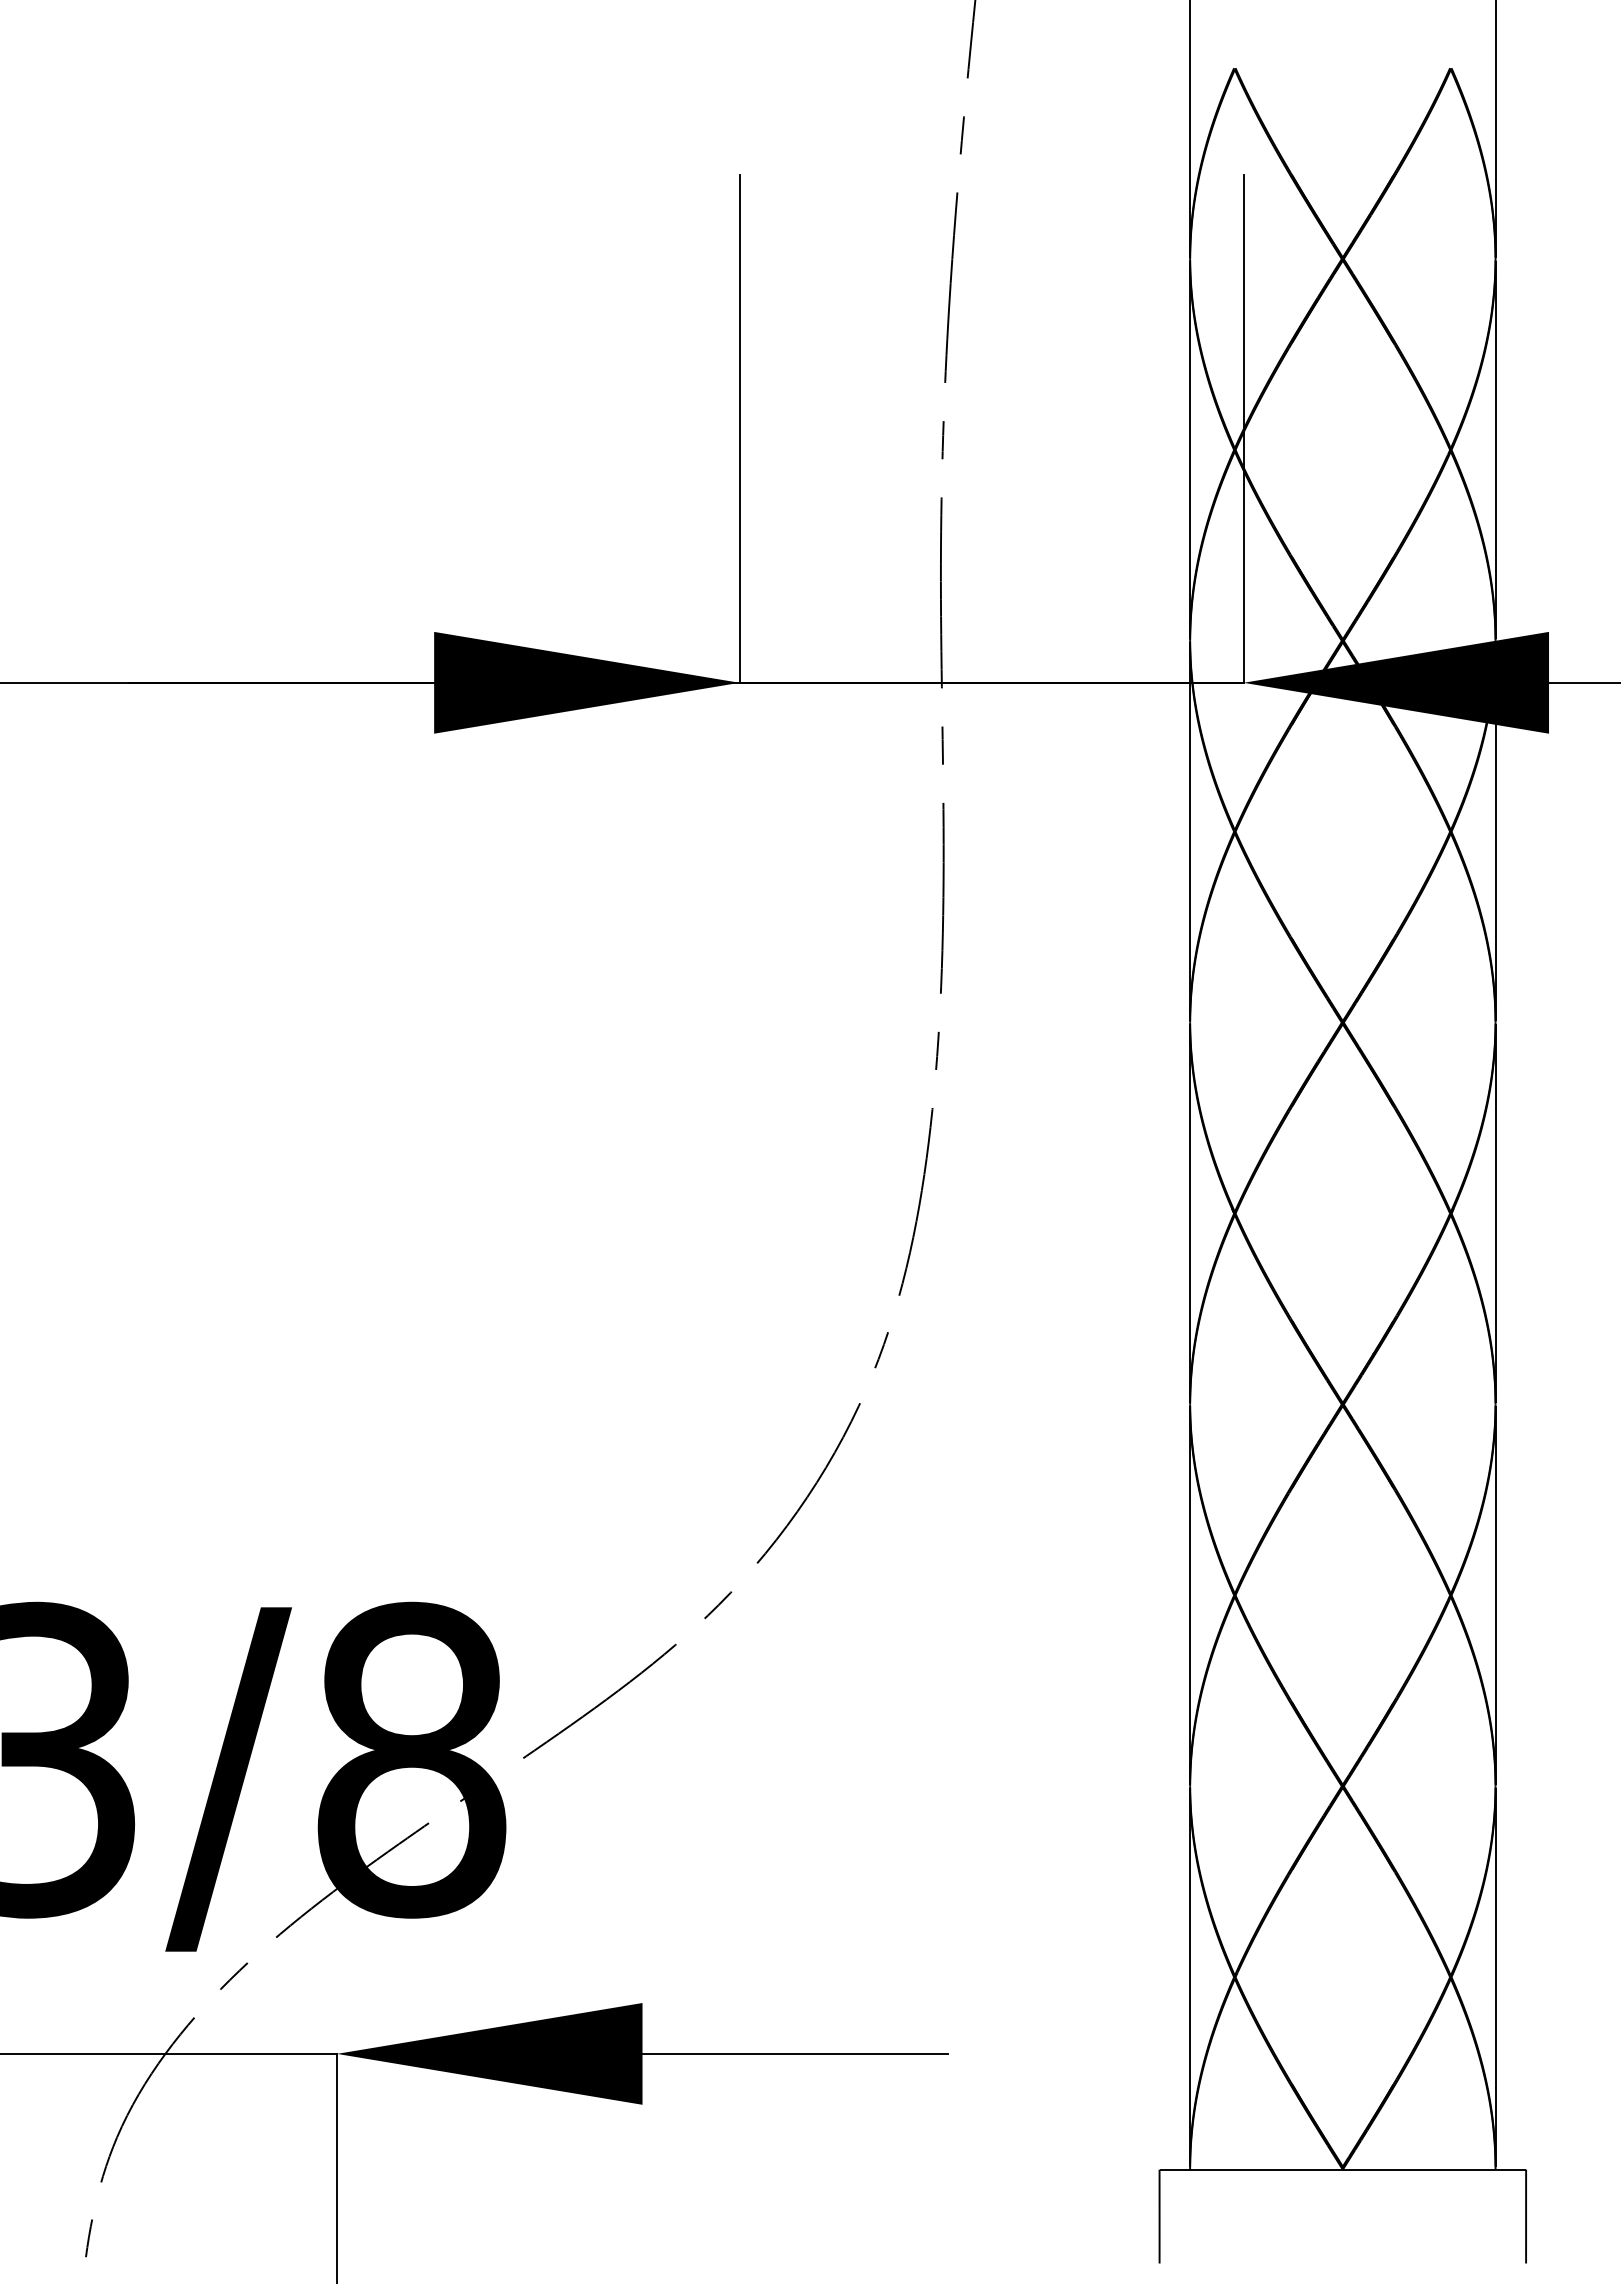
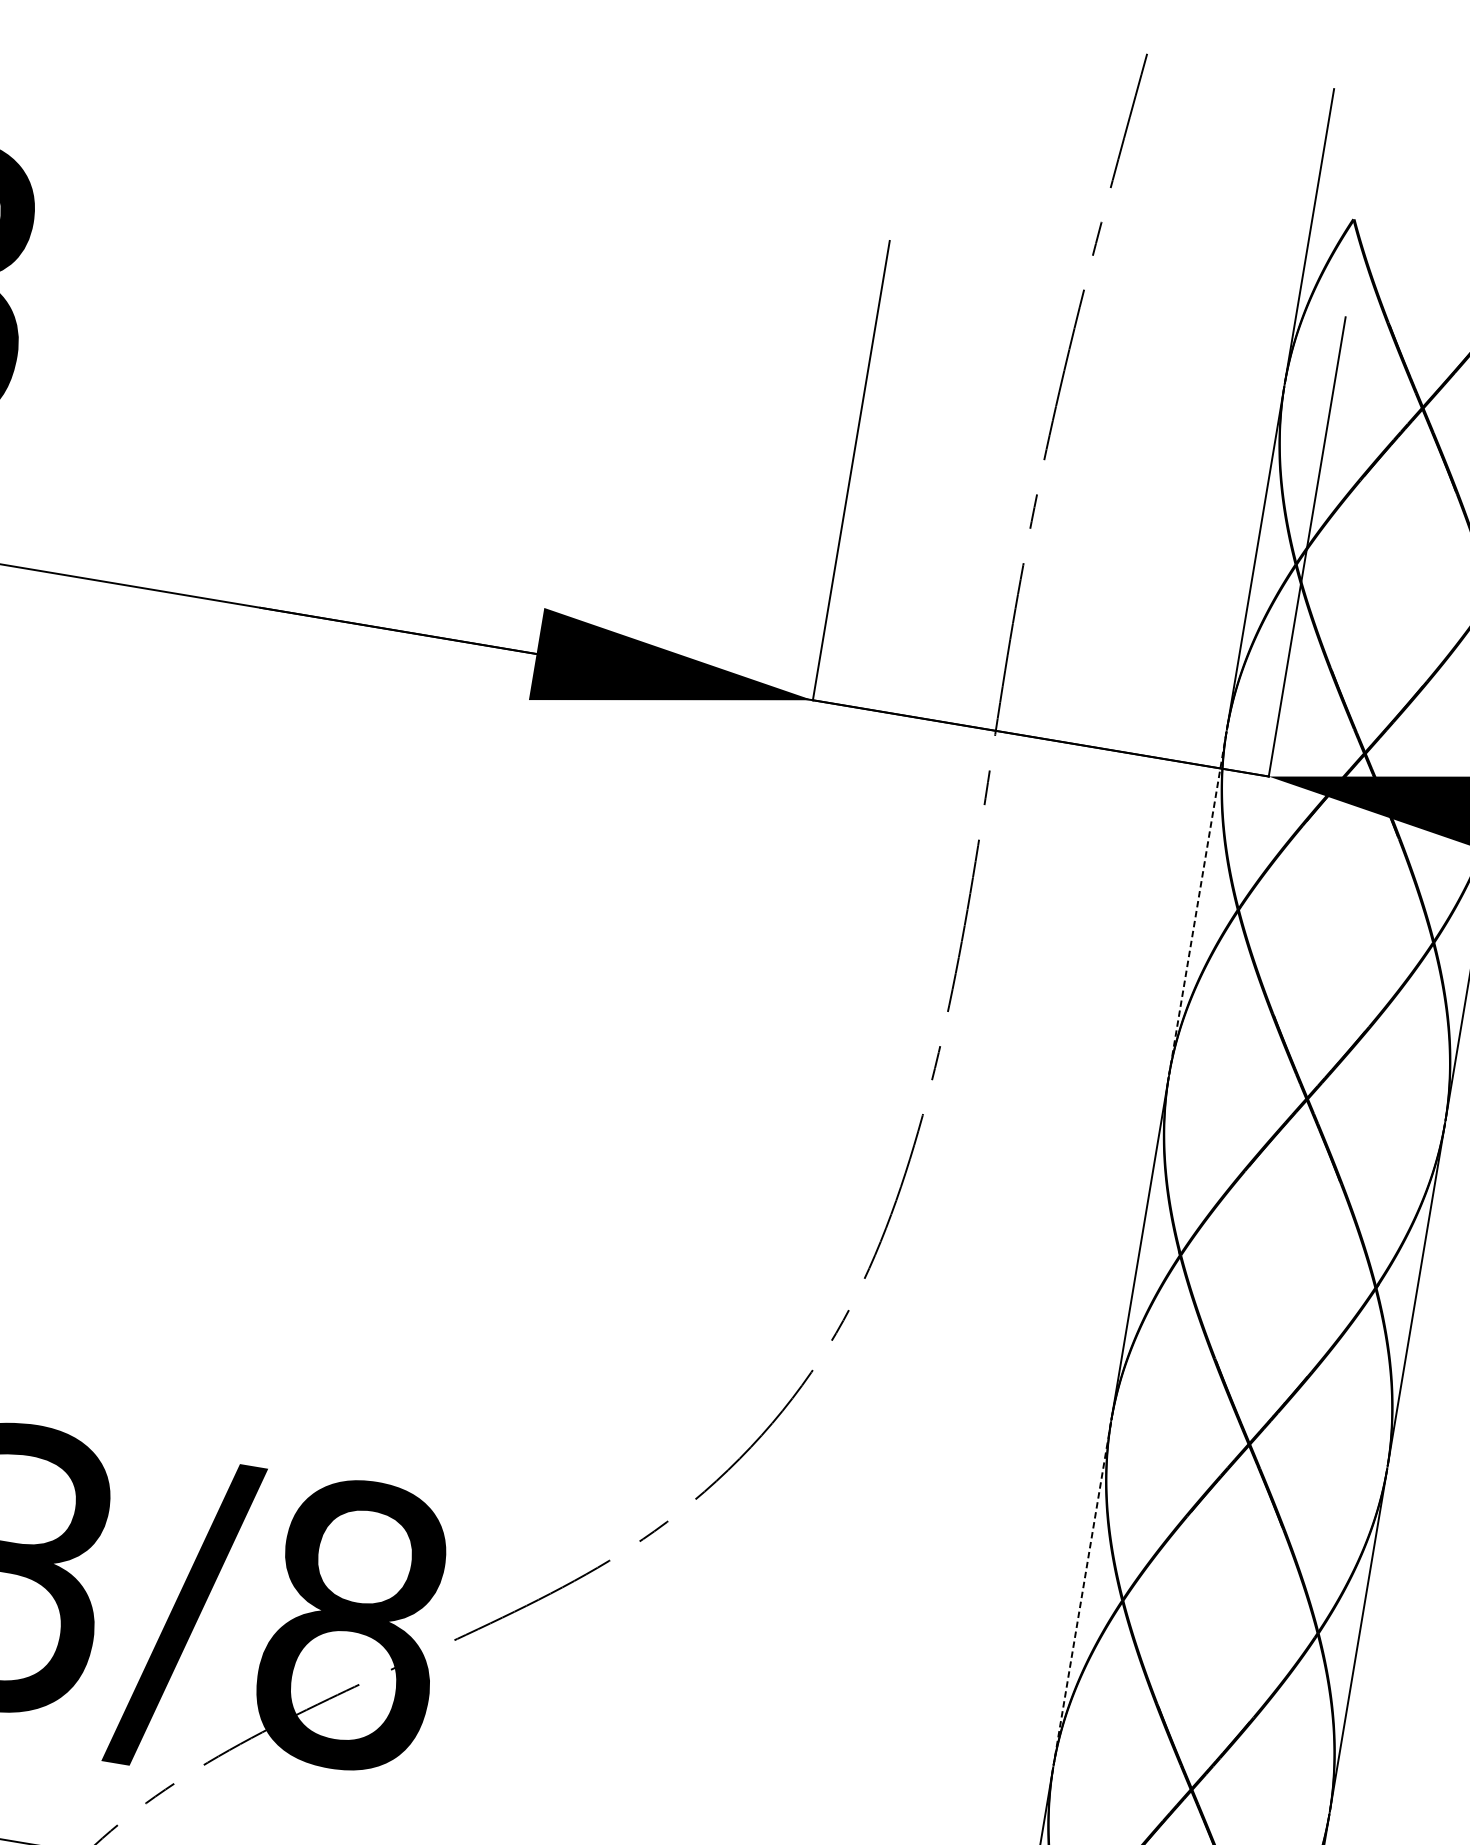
line: (1190, 832) -> (1198, 903), solid -> dashed
line: (1190, 1595) -> (1082, 1594), solid -> dashed

